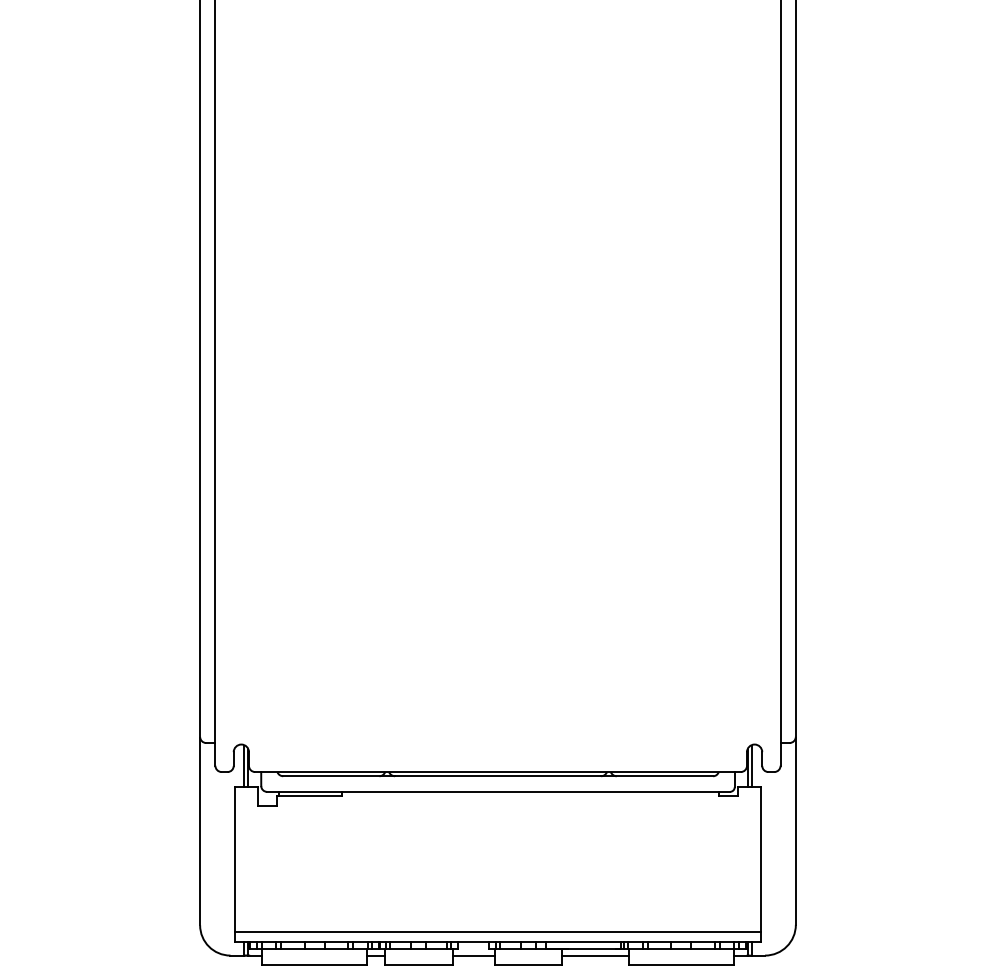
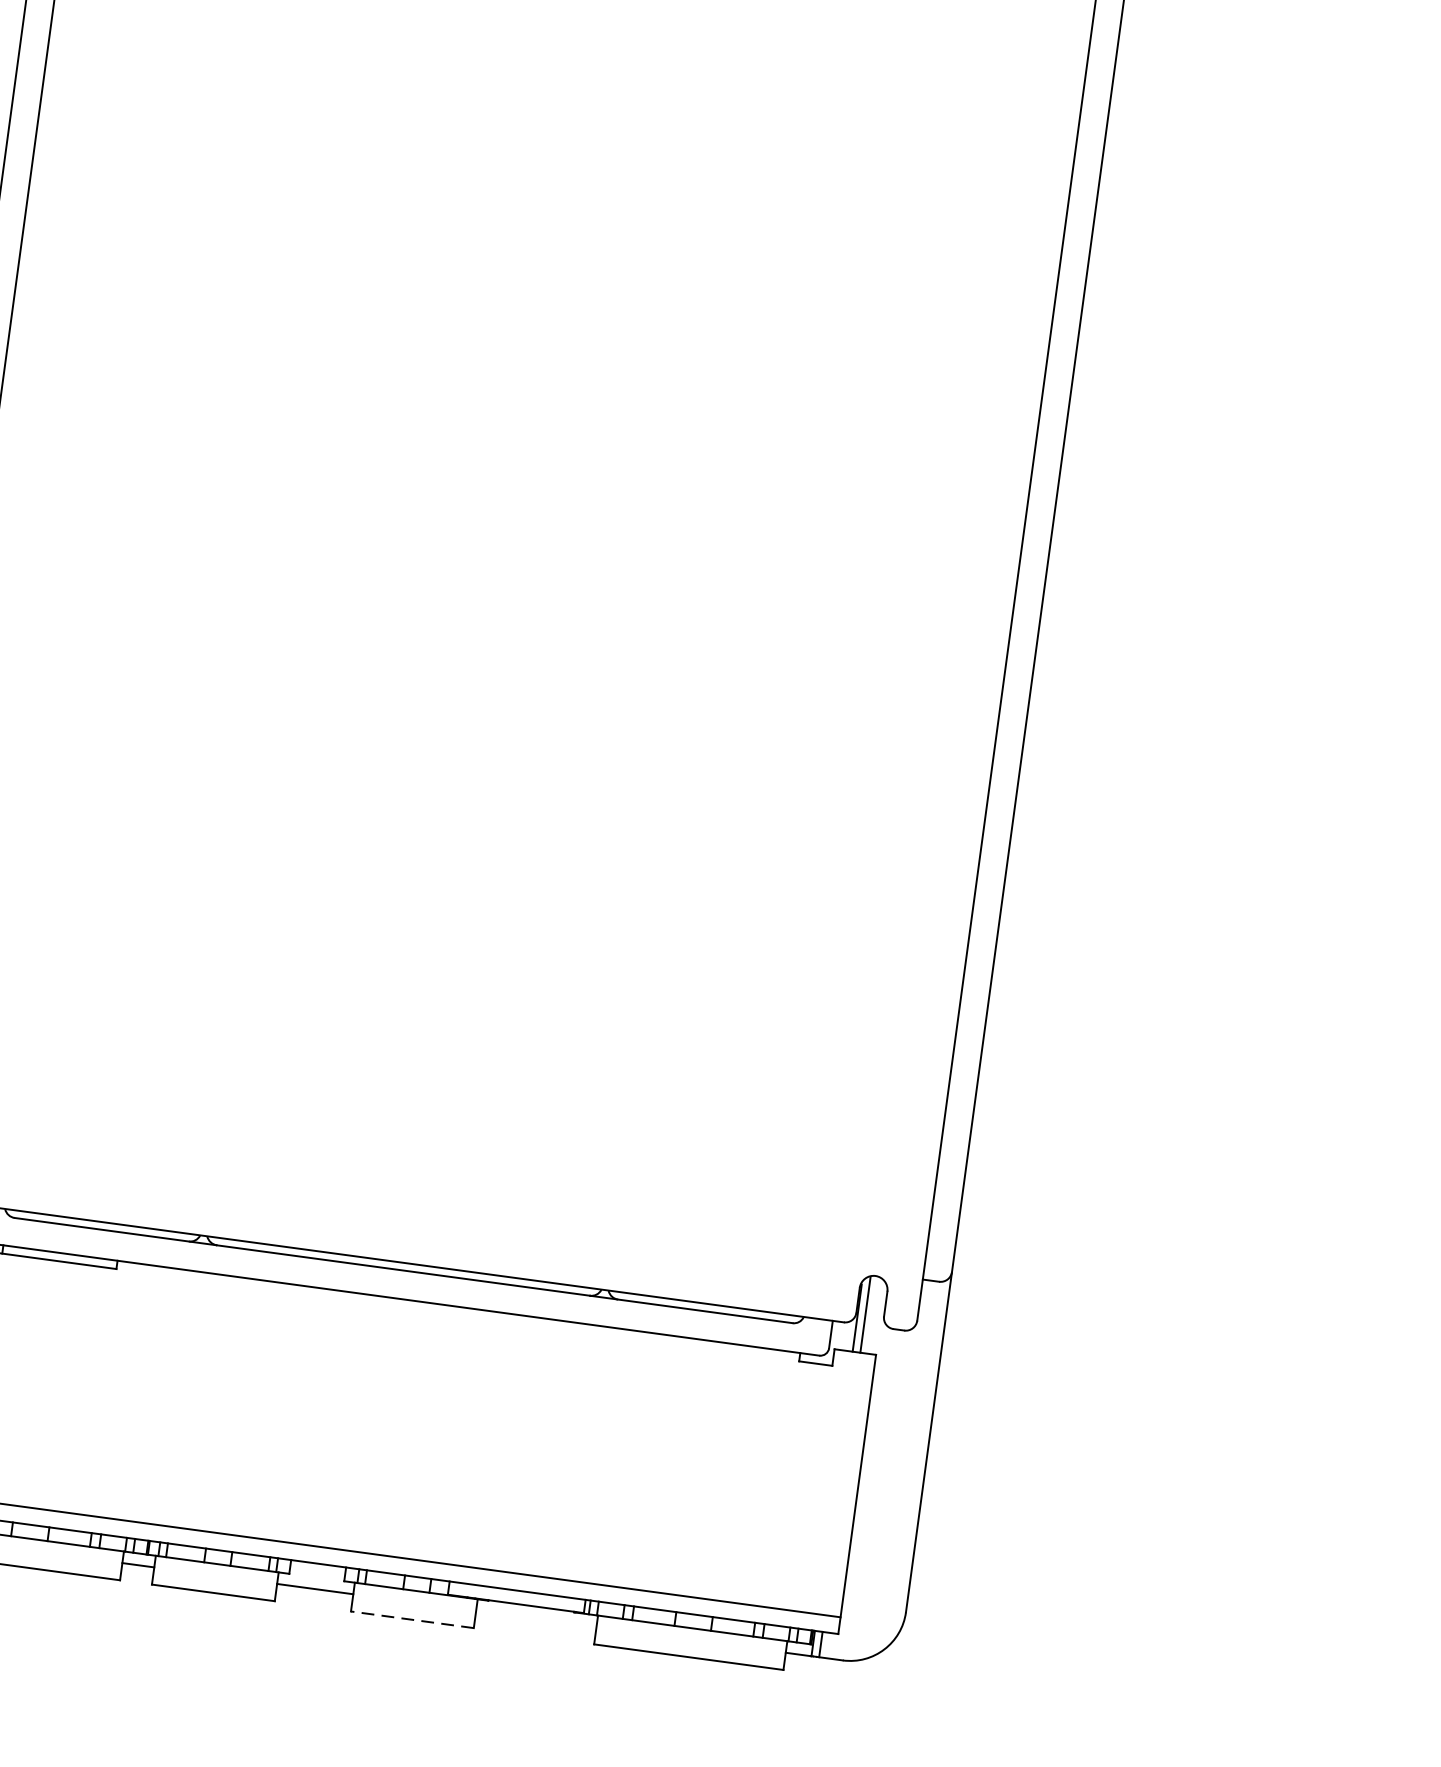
line: (595, 955) -> (535, 1618), removed
line: (528, 965) -> (412, 1620), solid -> dashed

